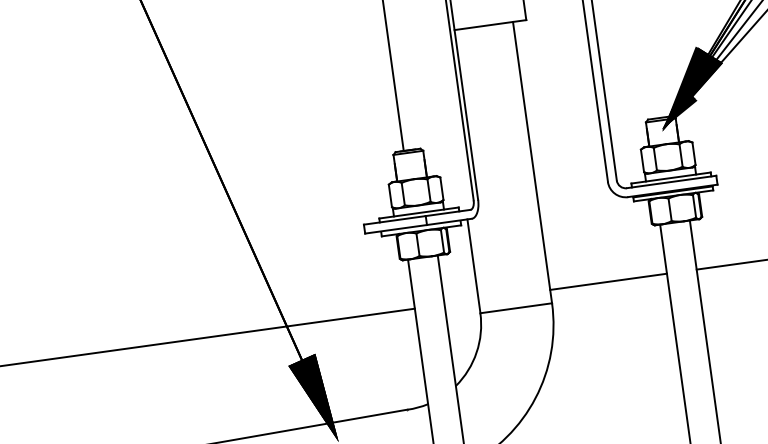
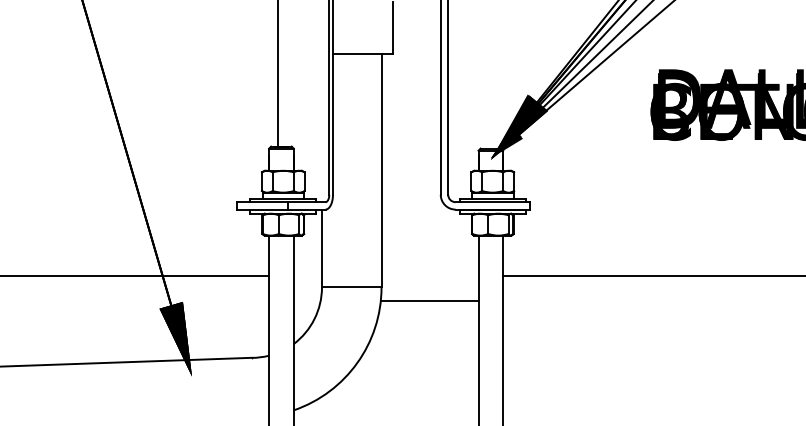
line: (607, 282) -> (429, 301), moved

